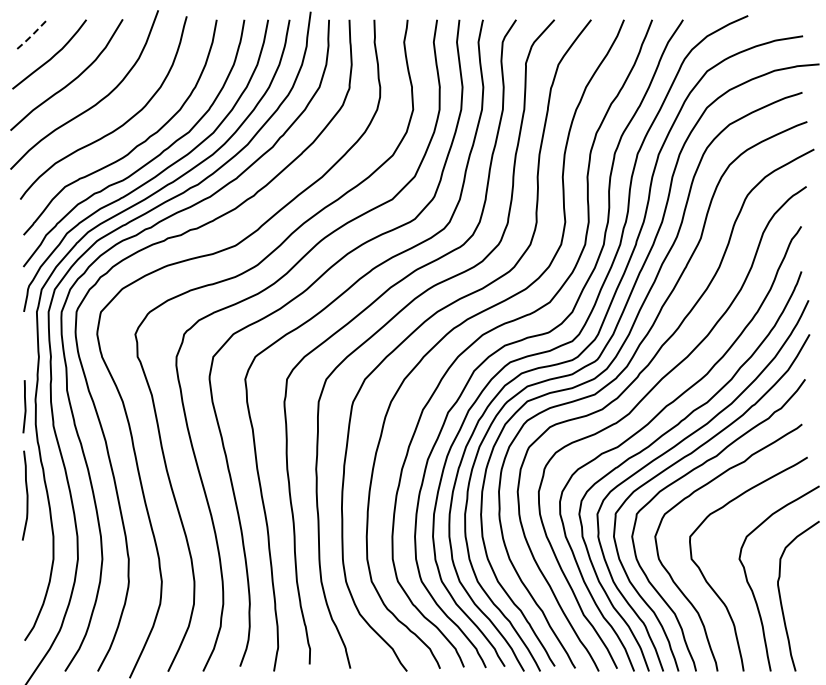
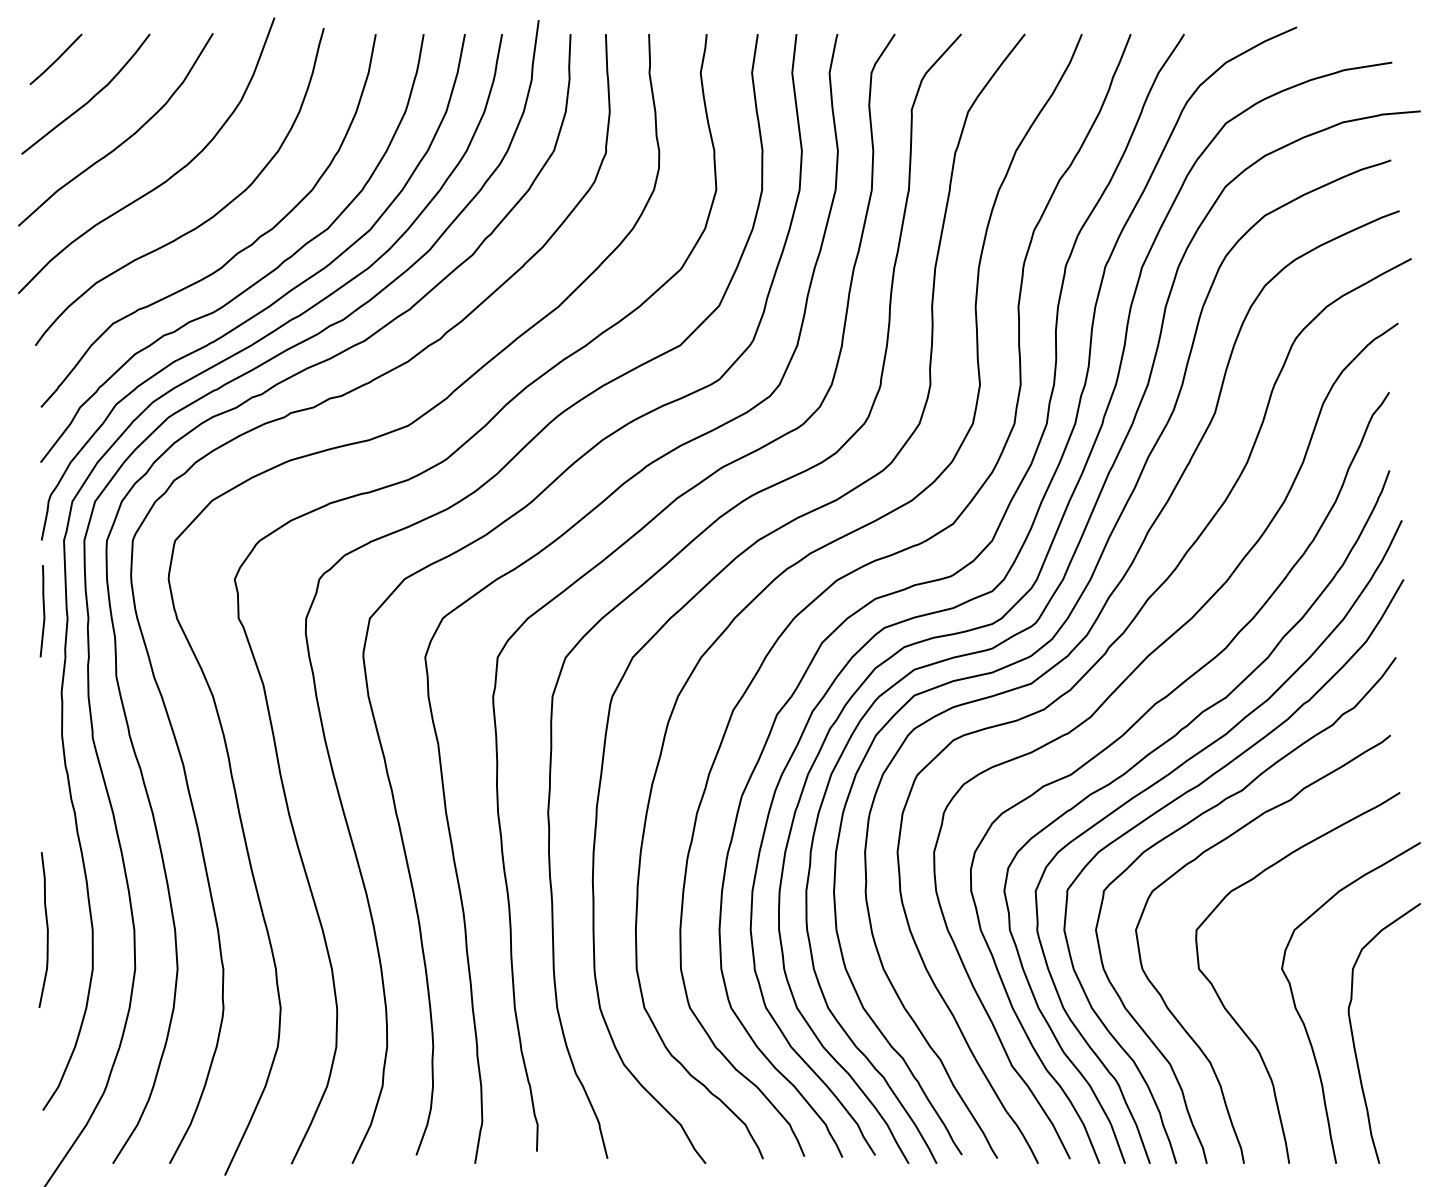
line: (32, 35) -> (56, 61), dashed -> solid
line: (24, 406) -> (42, 610), moved
curve: (26, 495) -> (46, 929), moved

